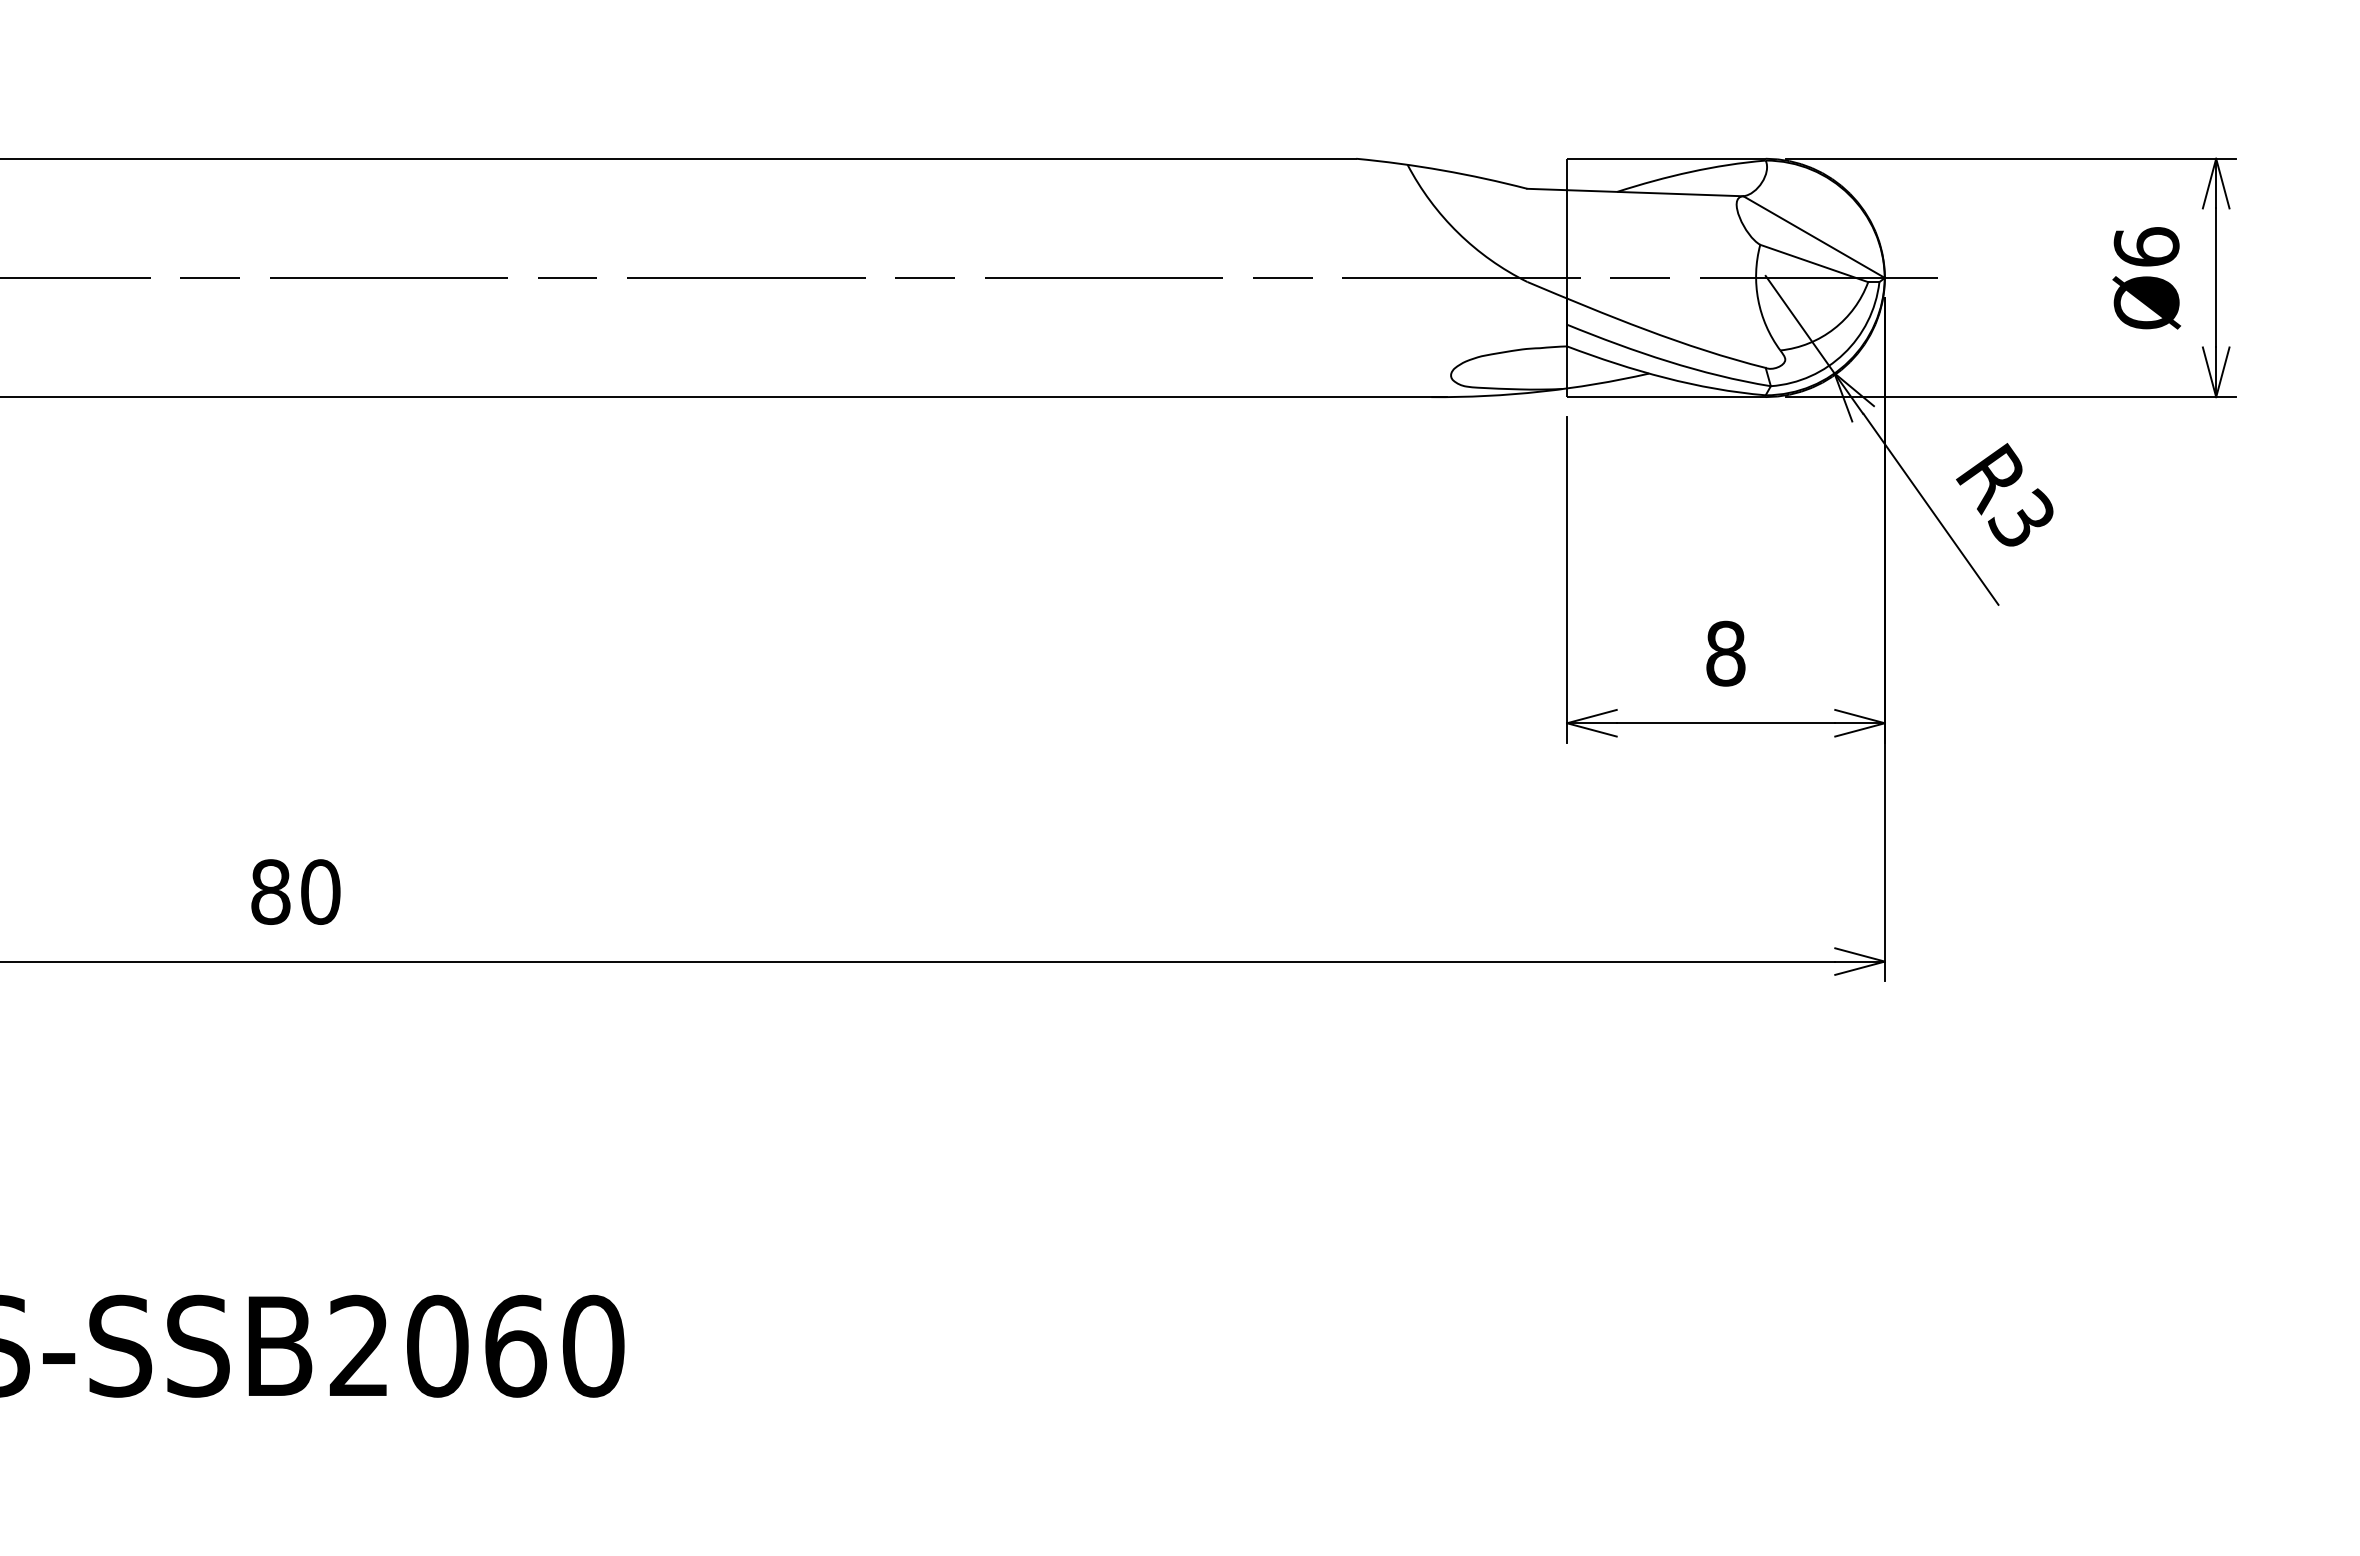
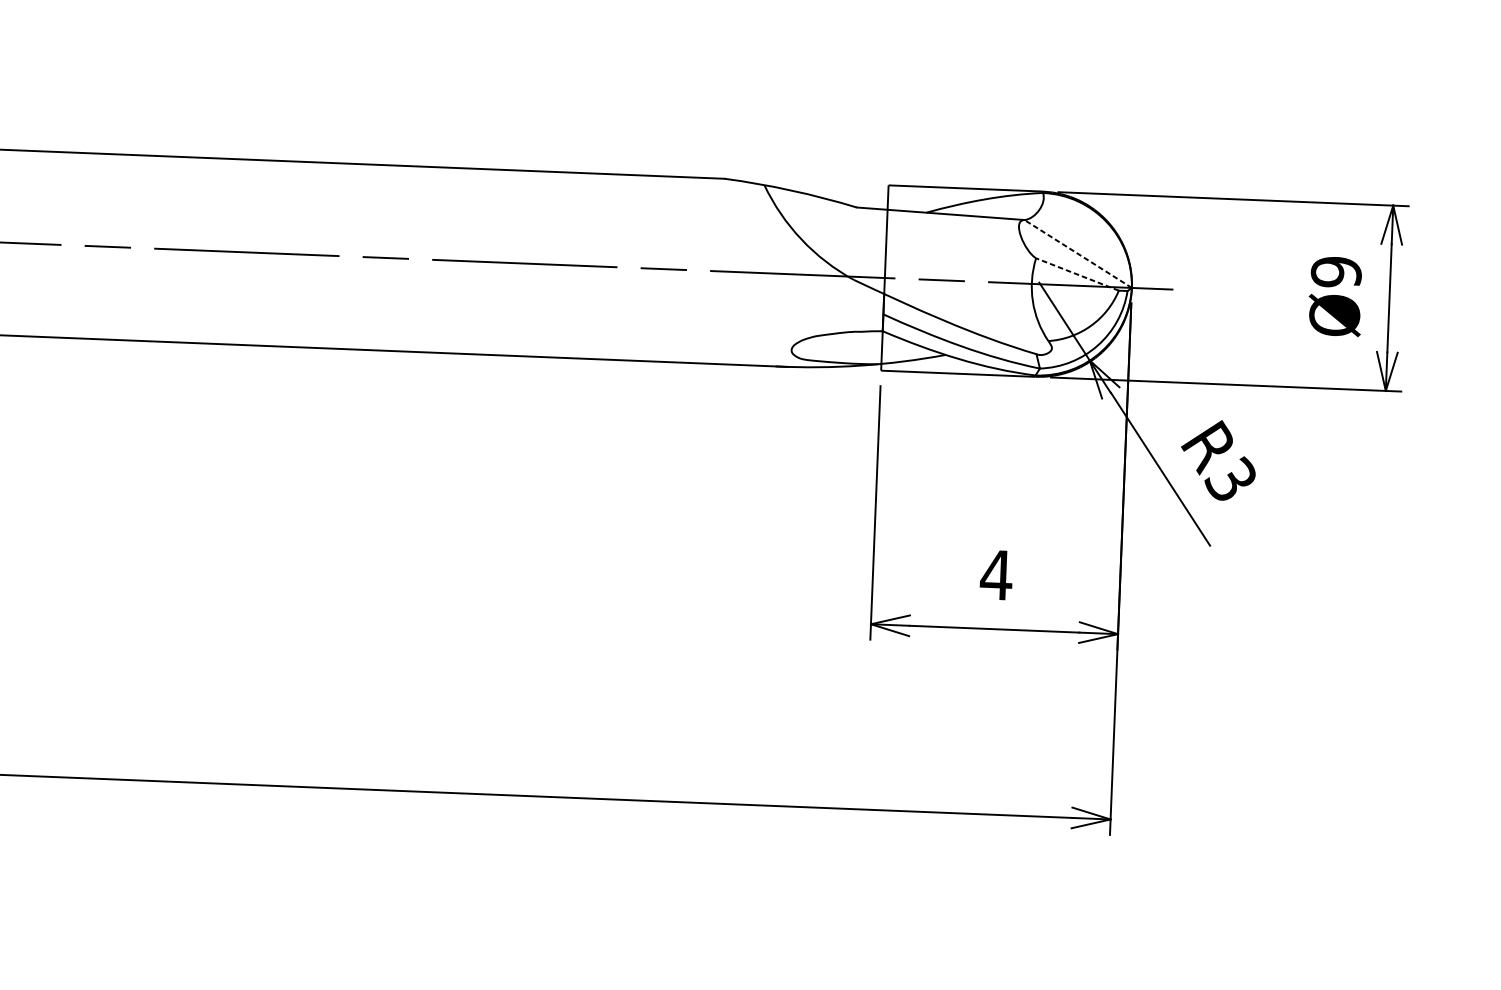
line: (1814, 237) -> (1078, 254), solid -> dashed
text: (2146, 246) -> (1336, 271), Ø6 -> Ø9
line: (1813, 263) -> (1076, 274), solid -> dashed
text: (1725, 653) -> (996, 574), 8 -> 4

